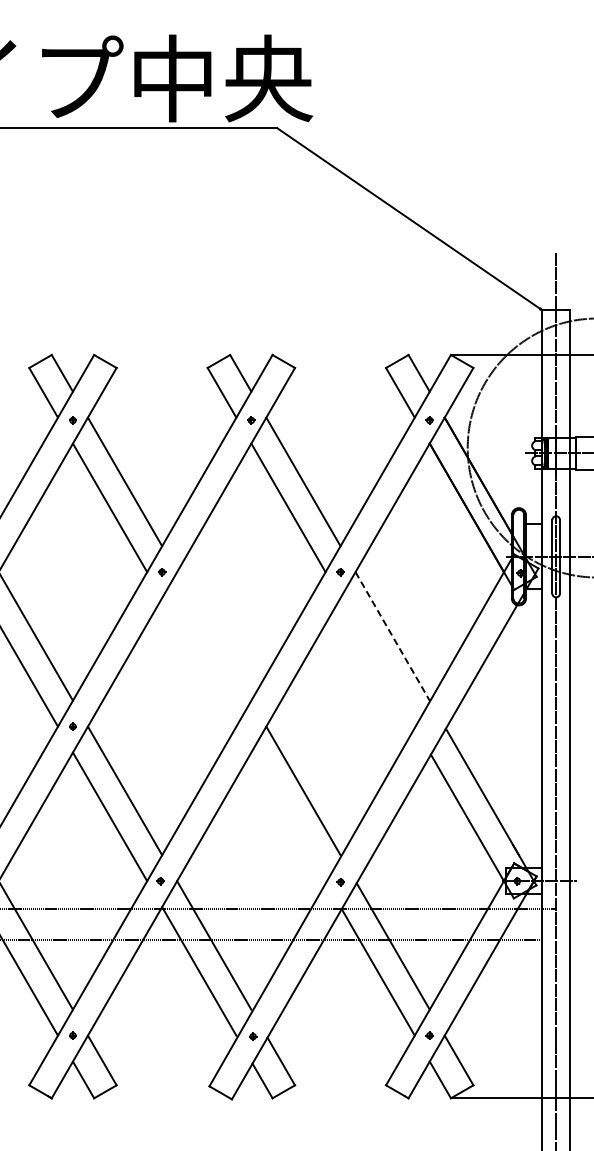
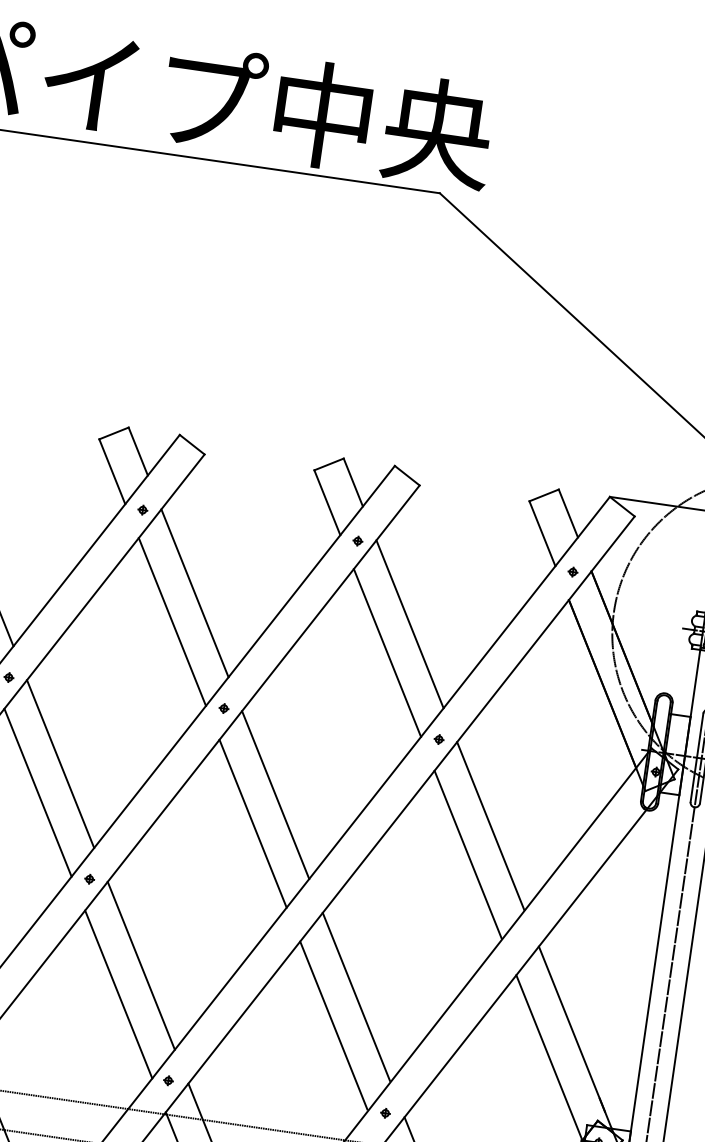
line: (214, 636) -> (275, 795), added
line: (392, 636) -> (490, 826), dashed -> solid
line: (199, 662) -> (253, 823), added
line: (377, 662) -> (467, 854), added
line: (288, 816) -> (333, 1025), added

